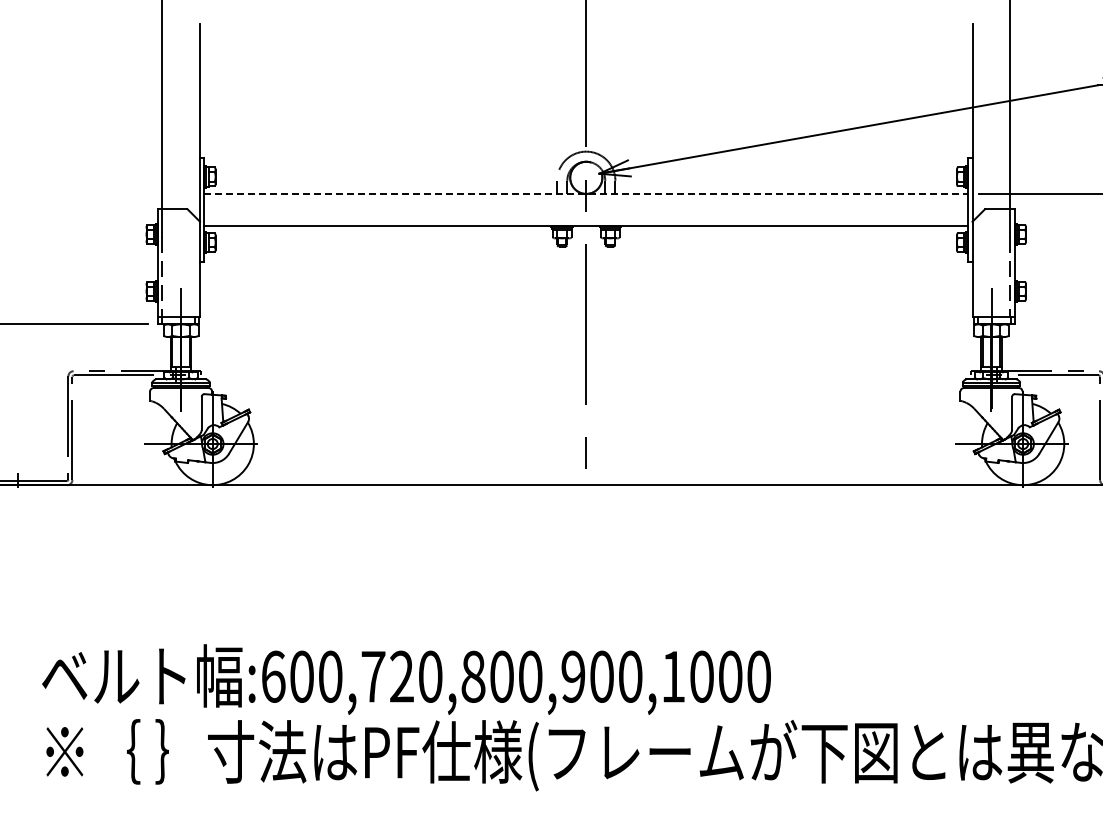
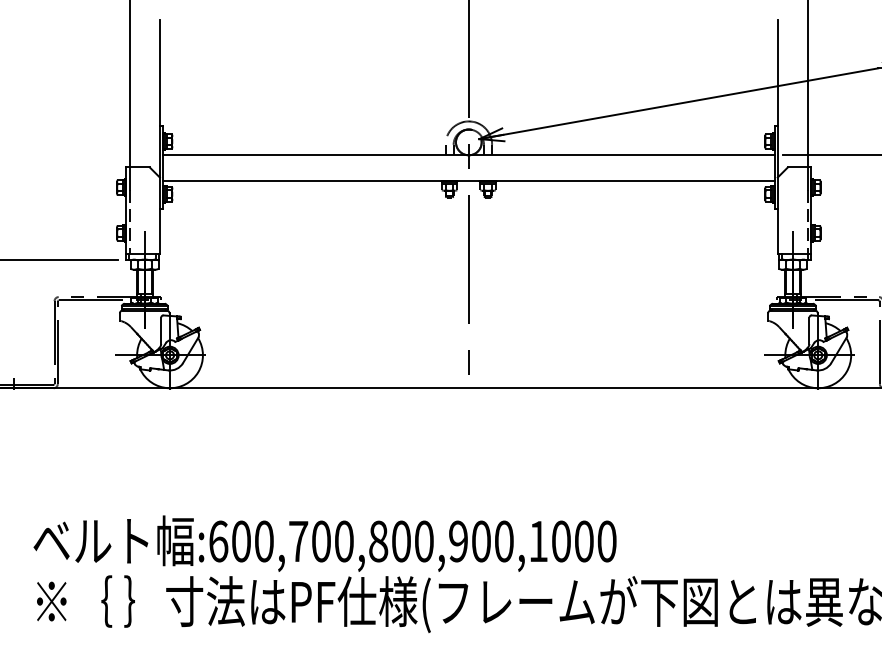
line: (586, 193) -> (468, 154), dashed -> solid
text: (401, 676) -> (321, 541), :600,720,800,900,1000 -> :600,700,800,900,1000

